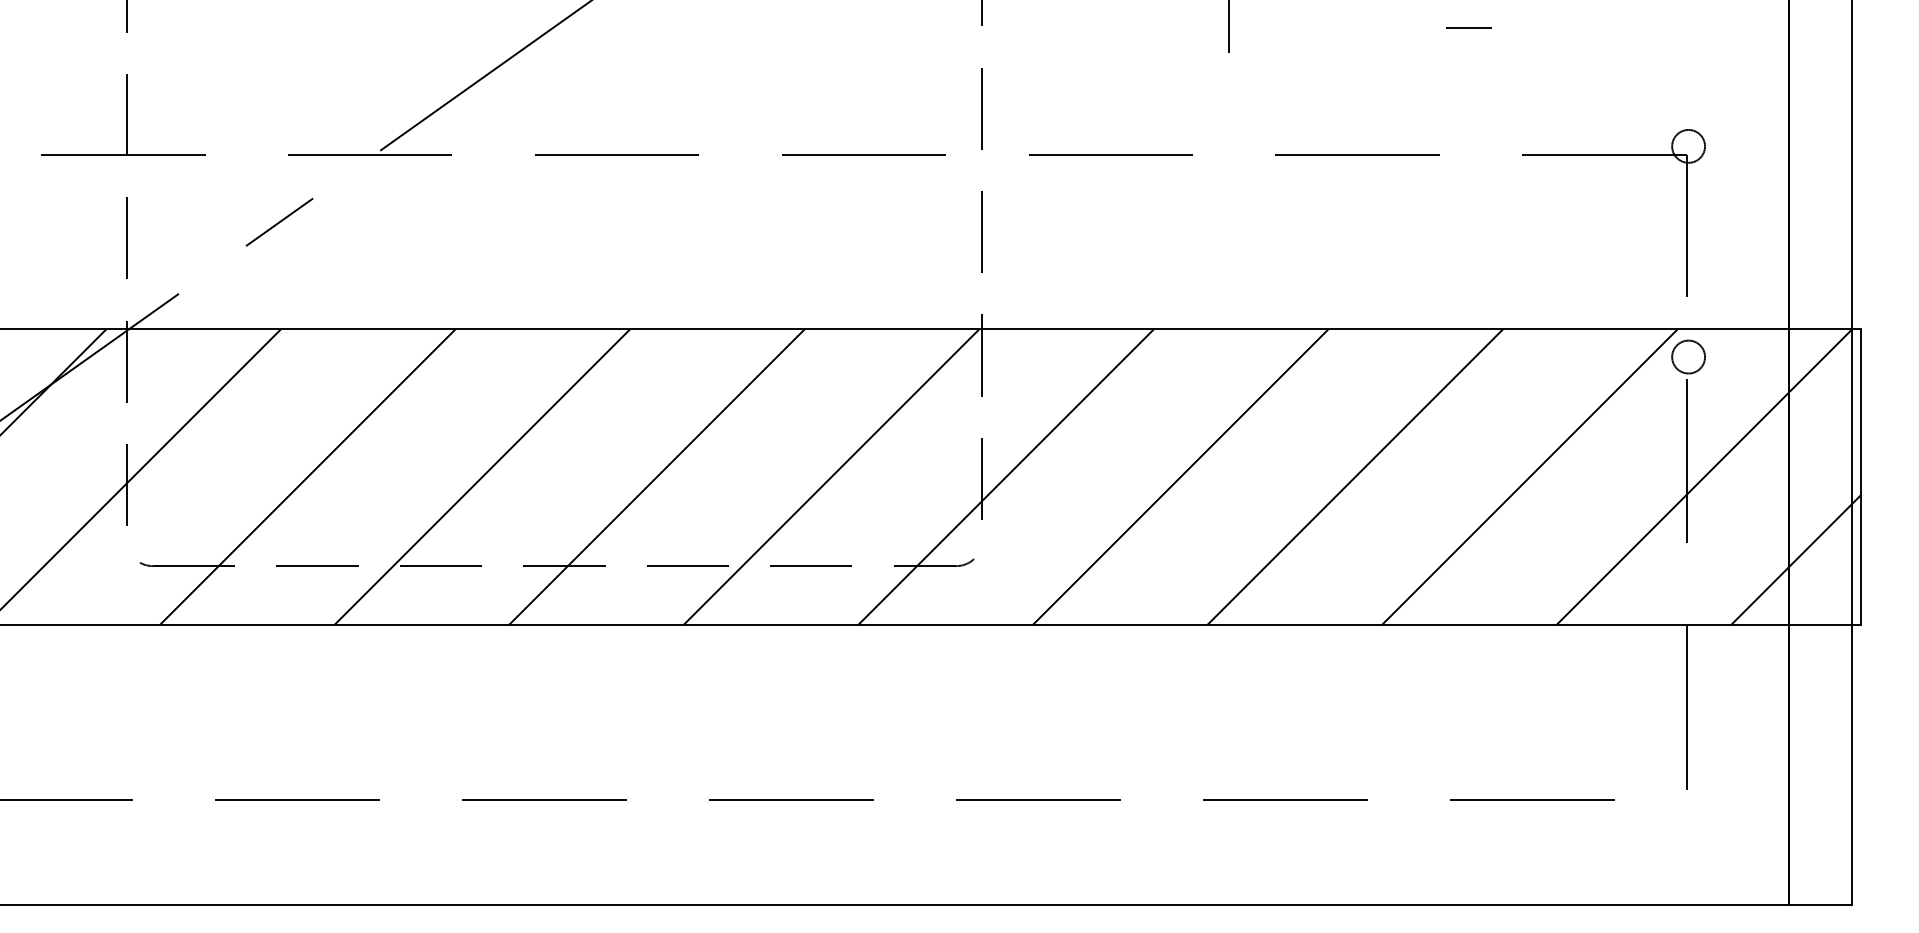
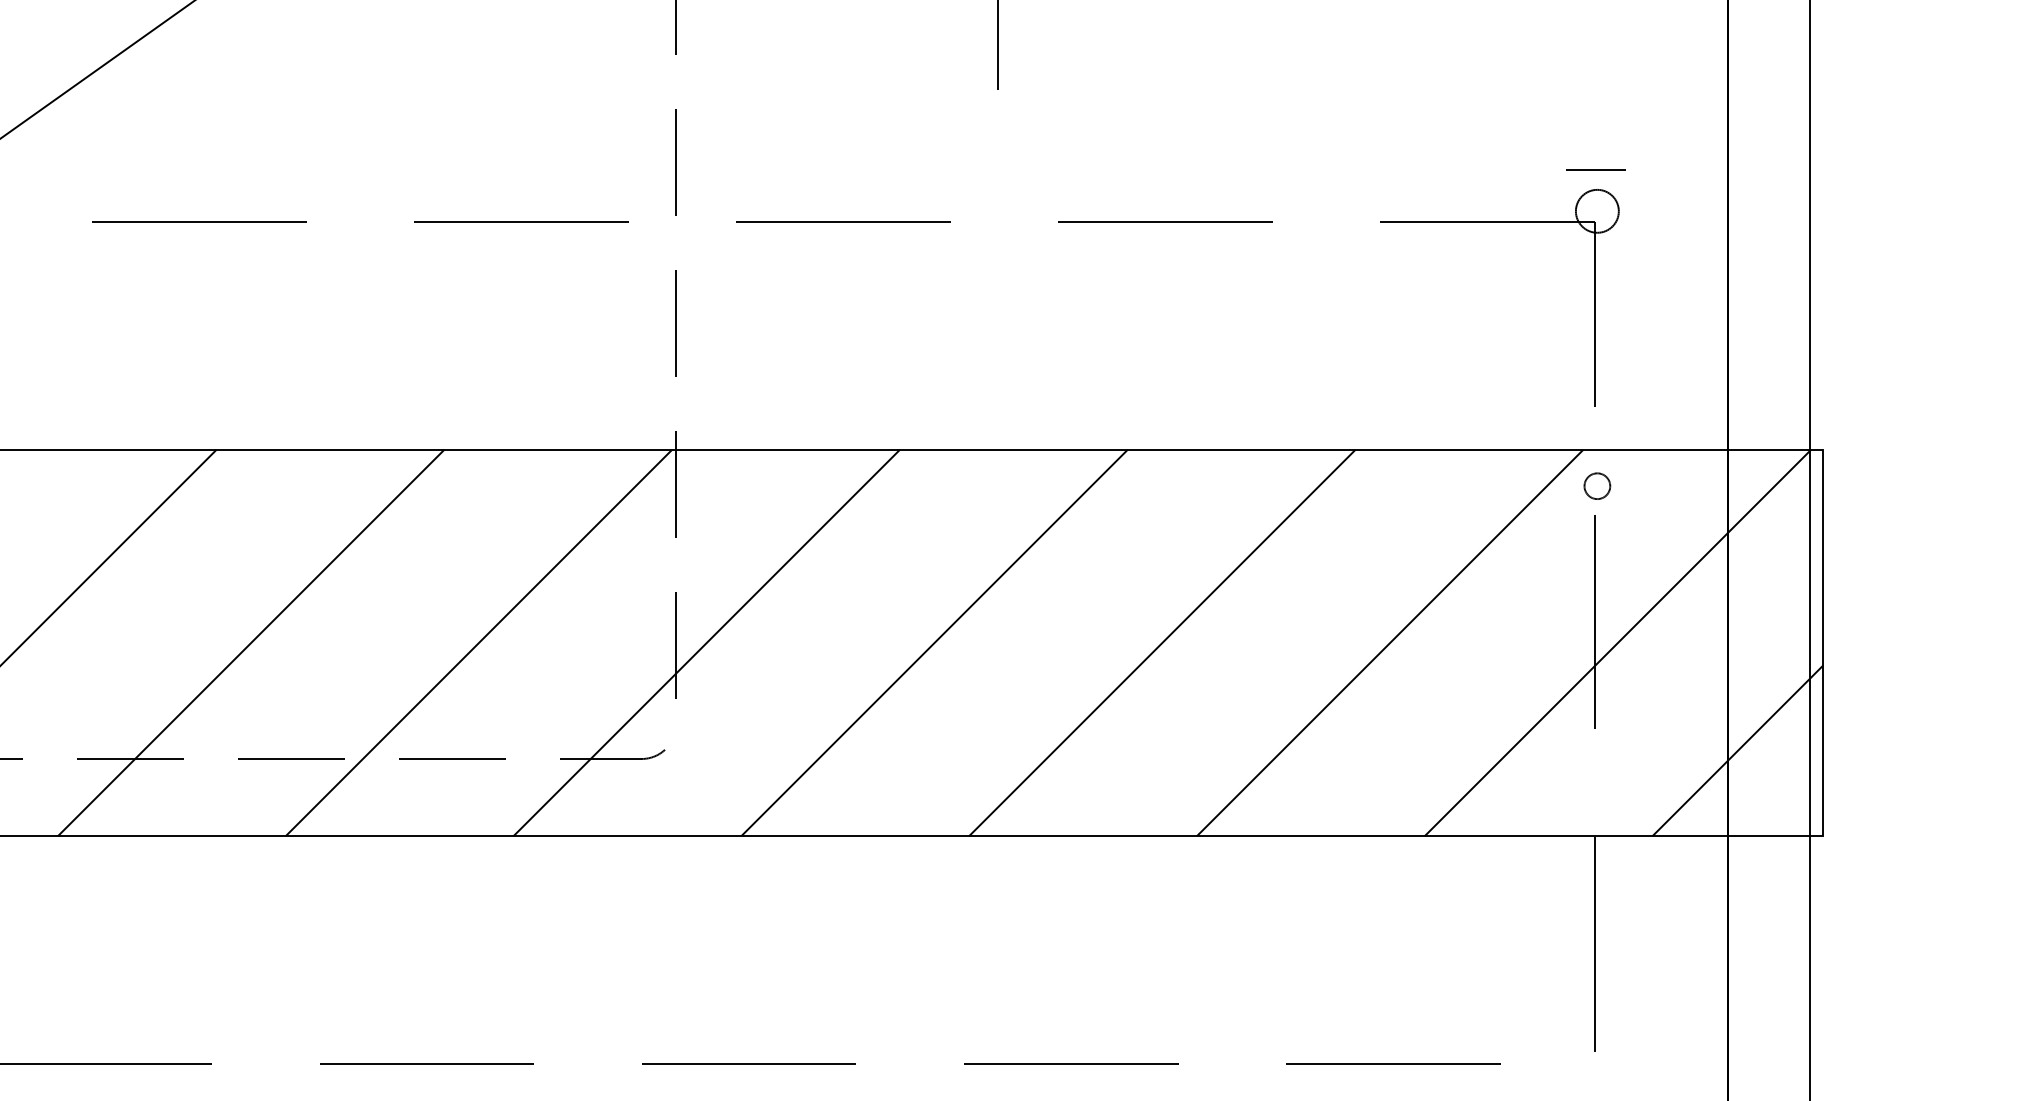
line: (1468, 27) -> (1594, 169), moved
circle: (1688, 356) -> (1597, 485), size x0.6

